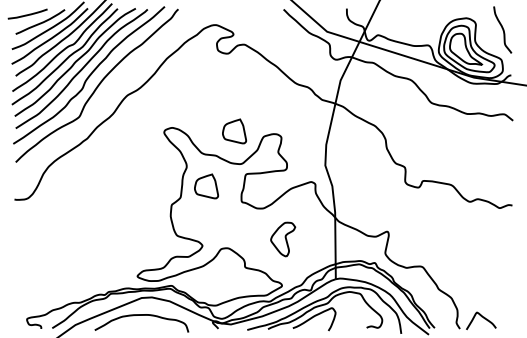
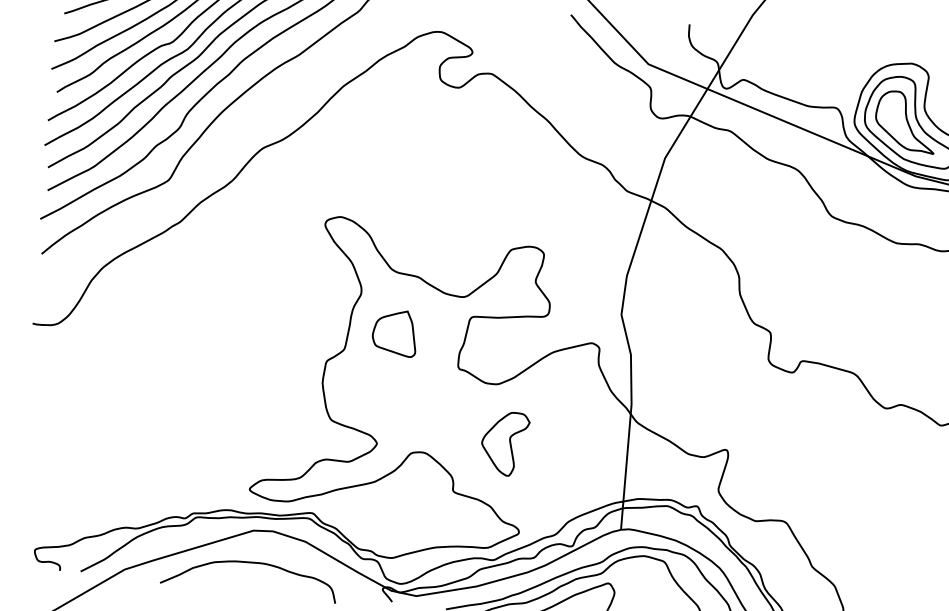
part: (234, 131) -> (457, 234), removed
part: (283, 239) -> (505, 443), moved

